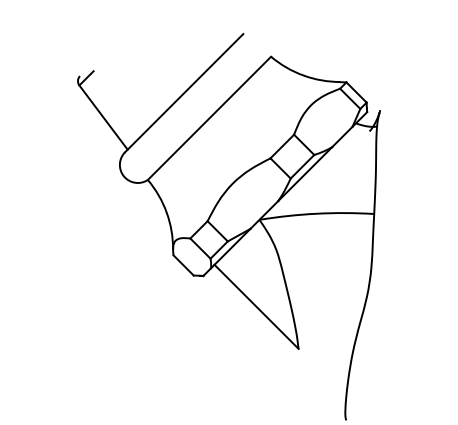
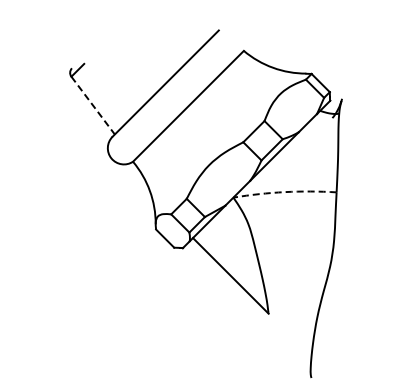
line: (103, 118) -> (93, 106), solid -> dashed
arc: (316, 214) -> (284, 192), solid -> dashed

